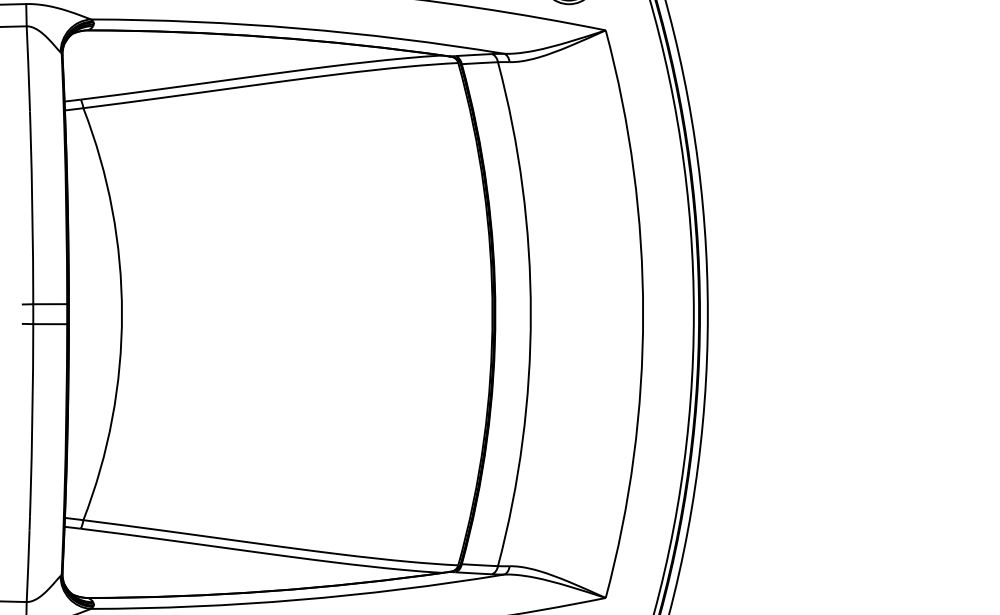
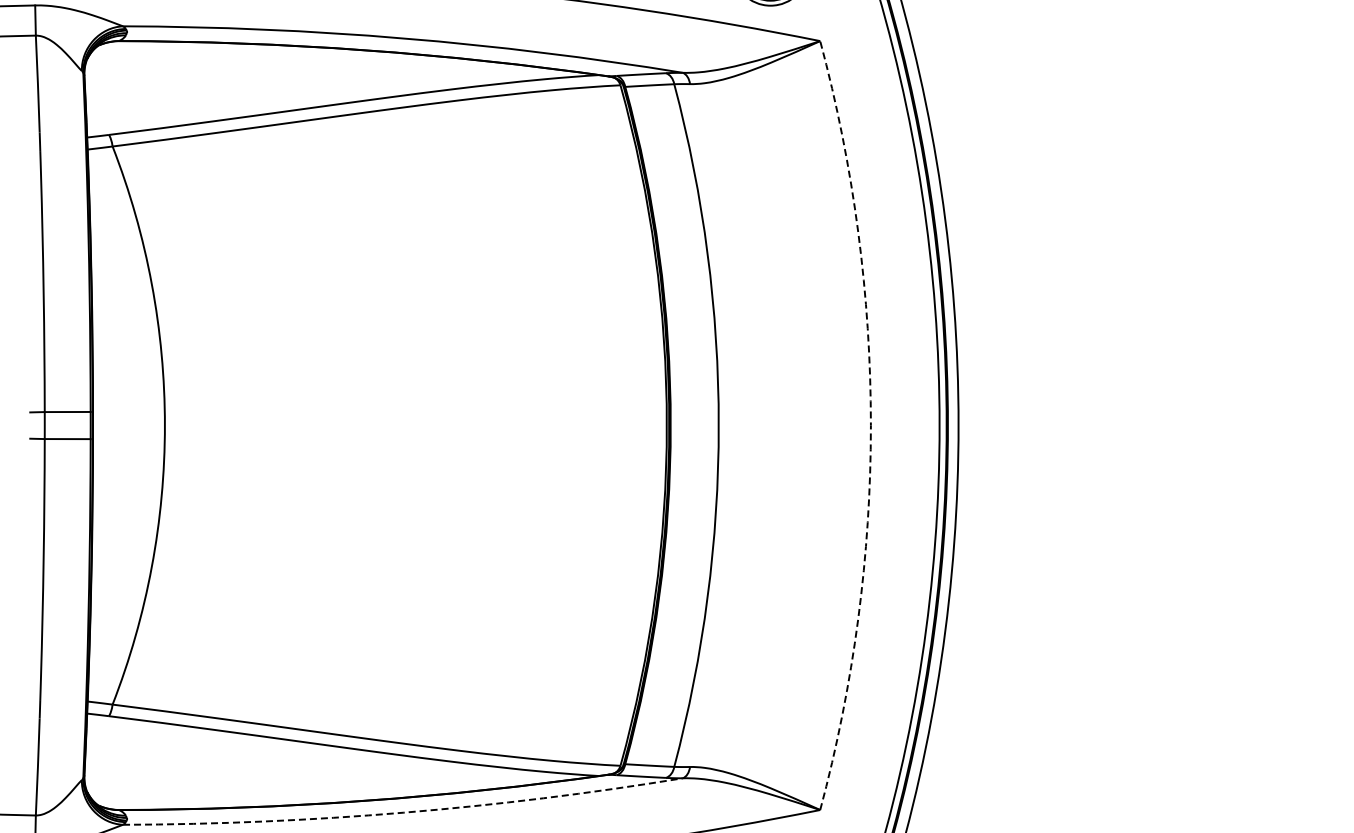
arc: (642, 314) -> (870, 425), solid -> dashed
arc: (298, 599) -> (403, 812), solid -> dashed

